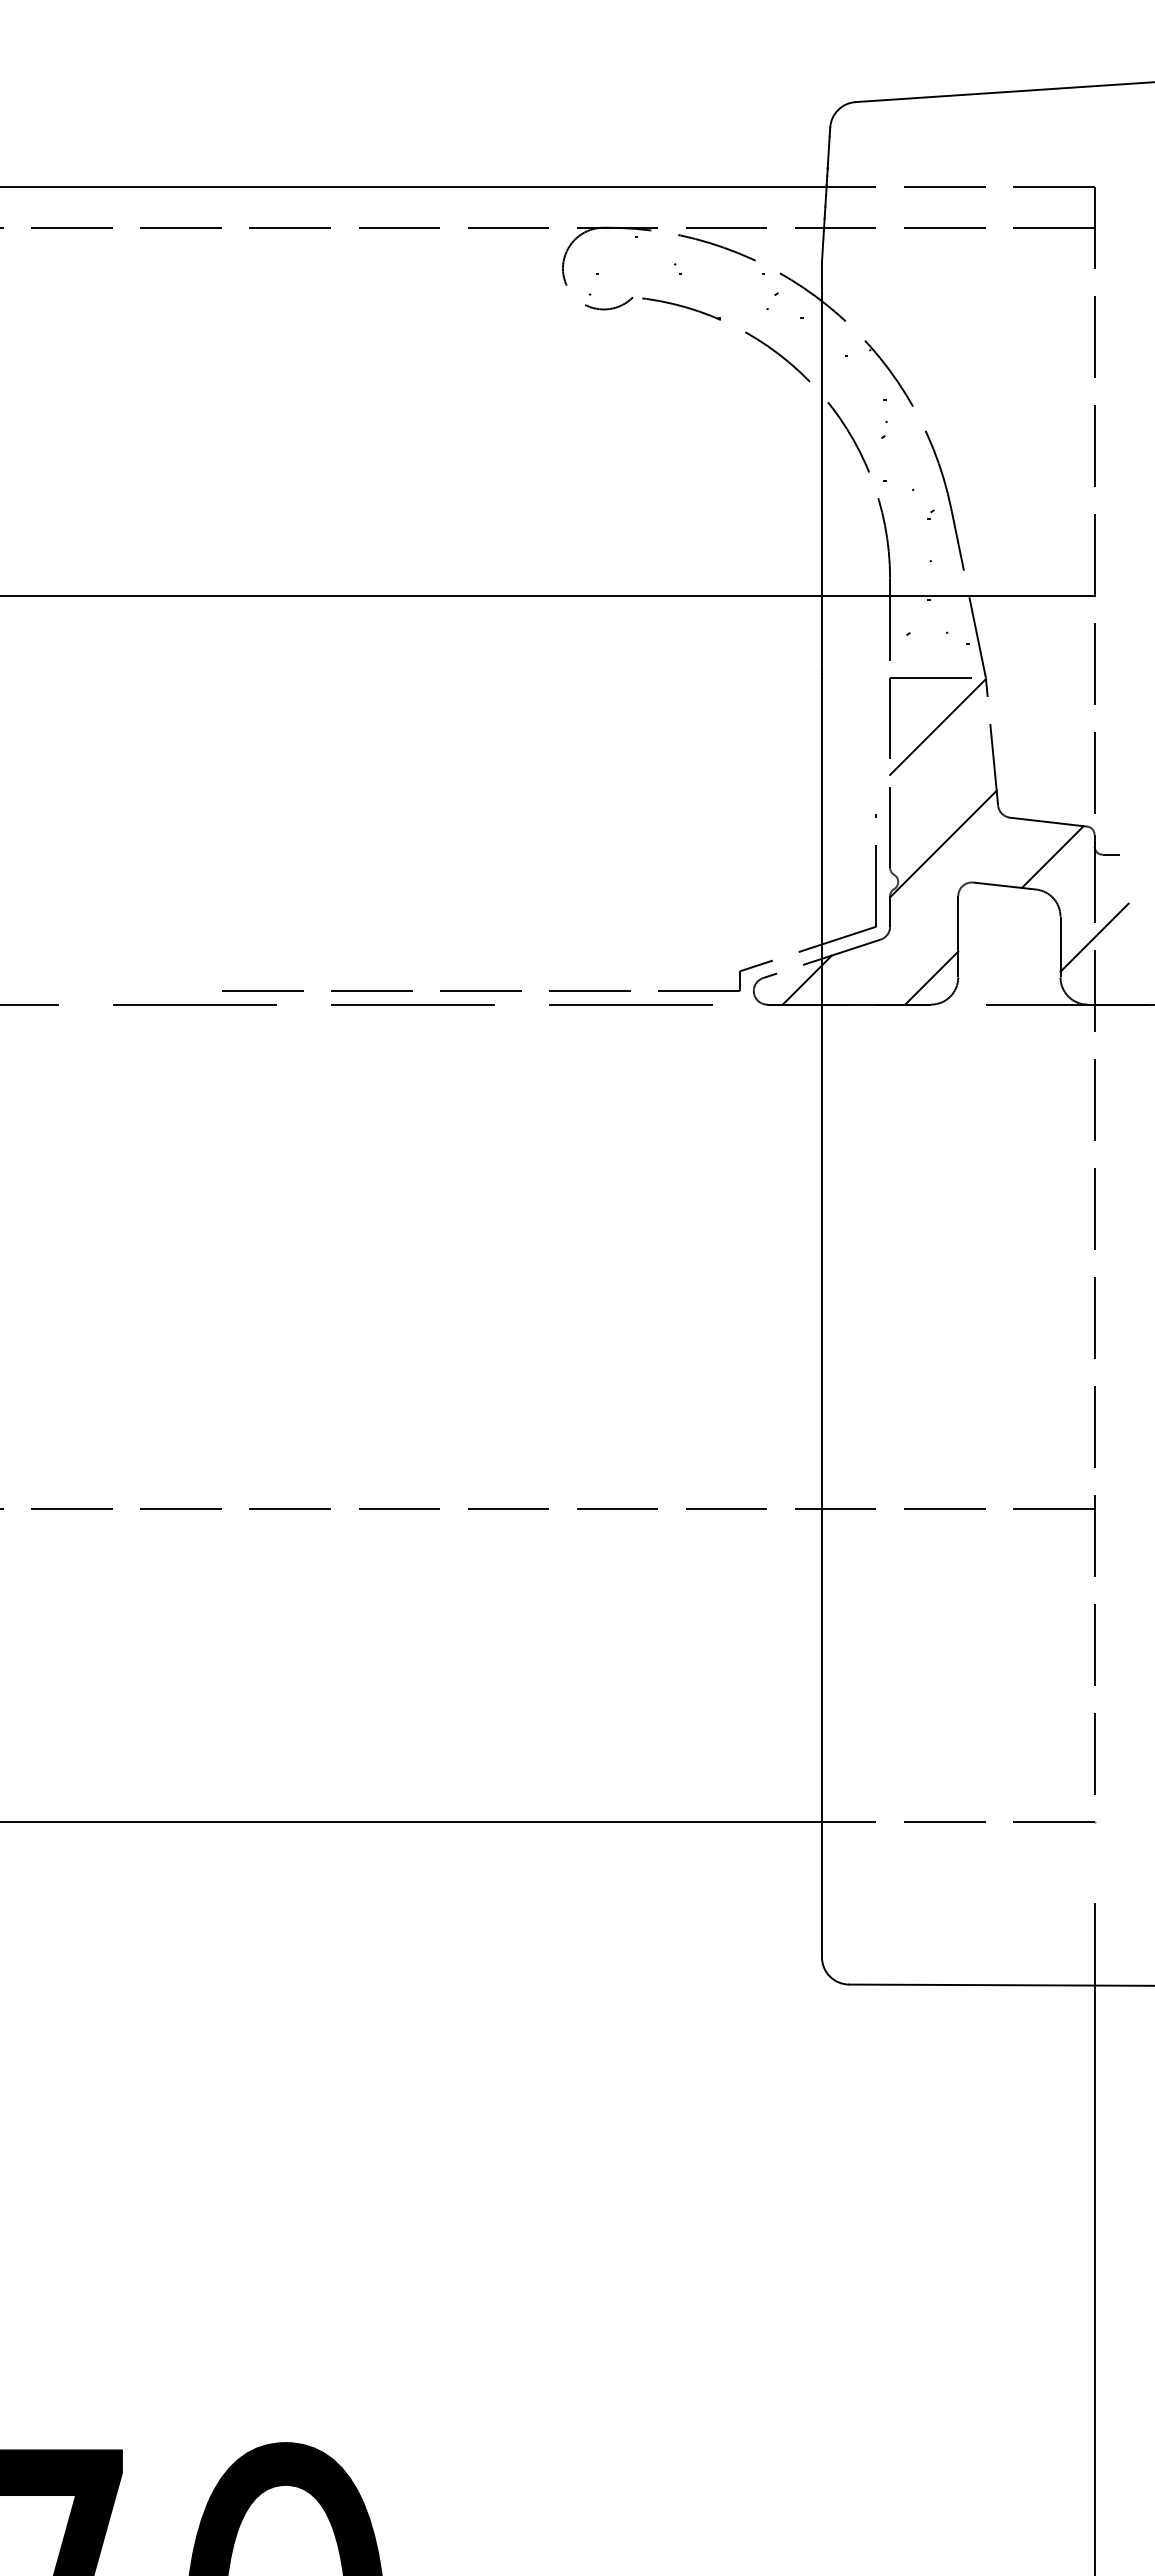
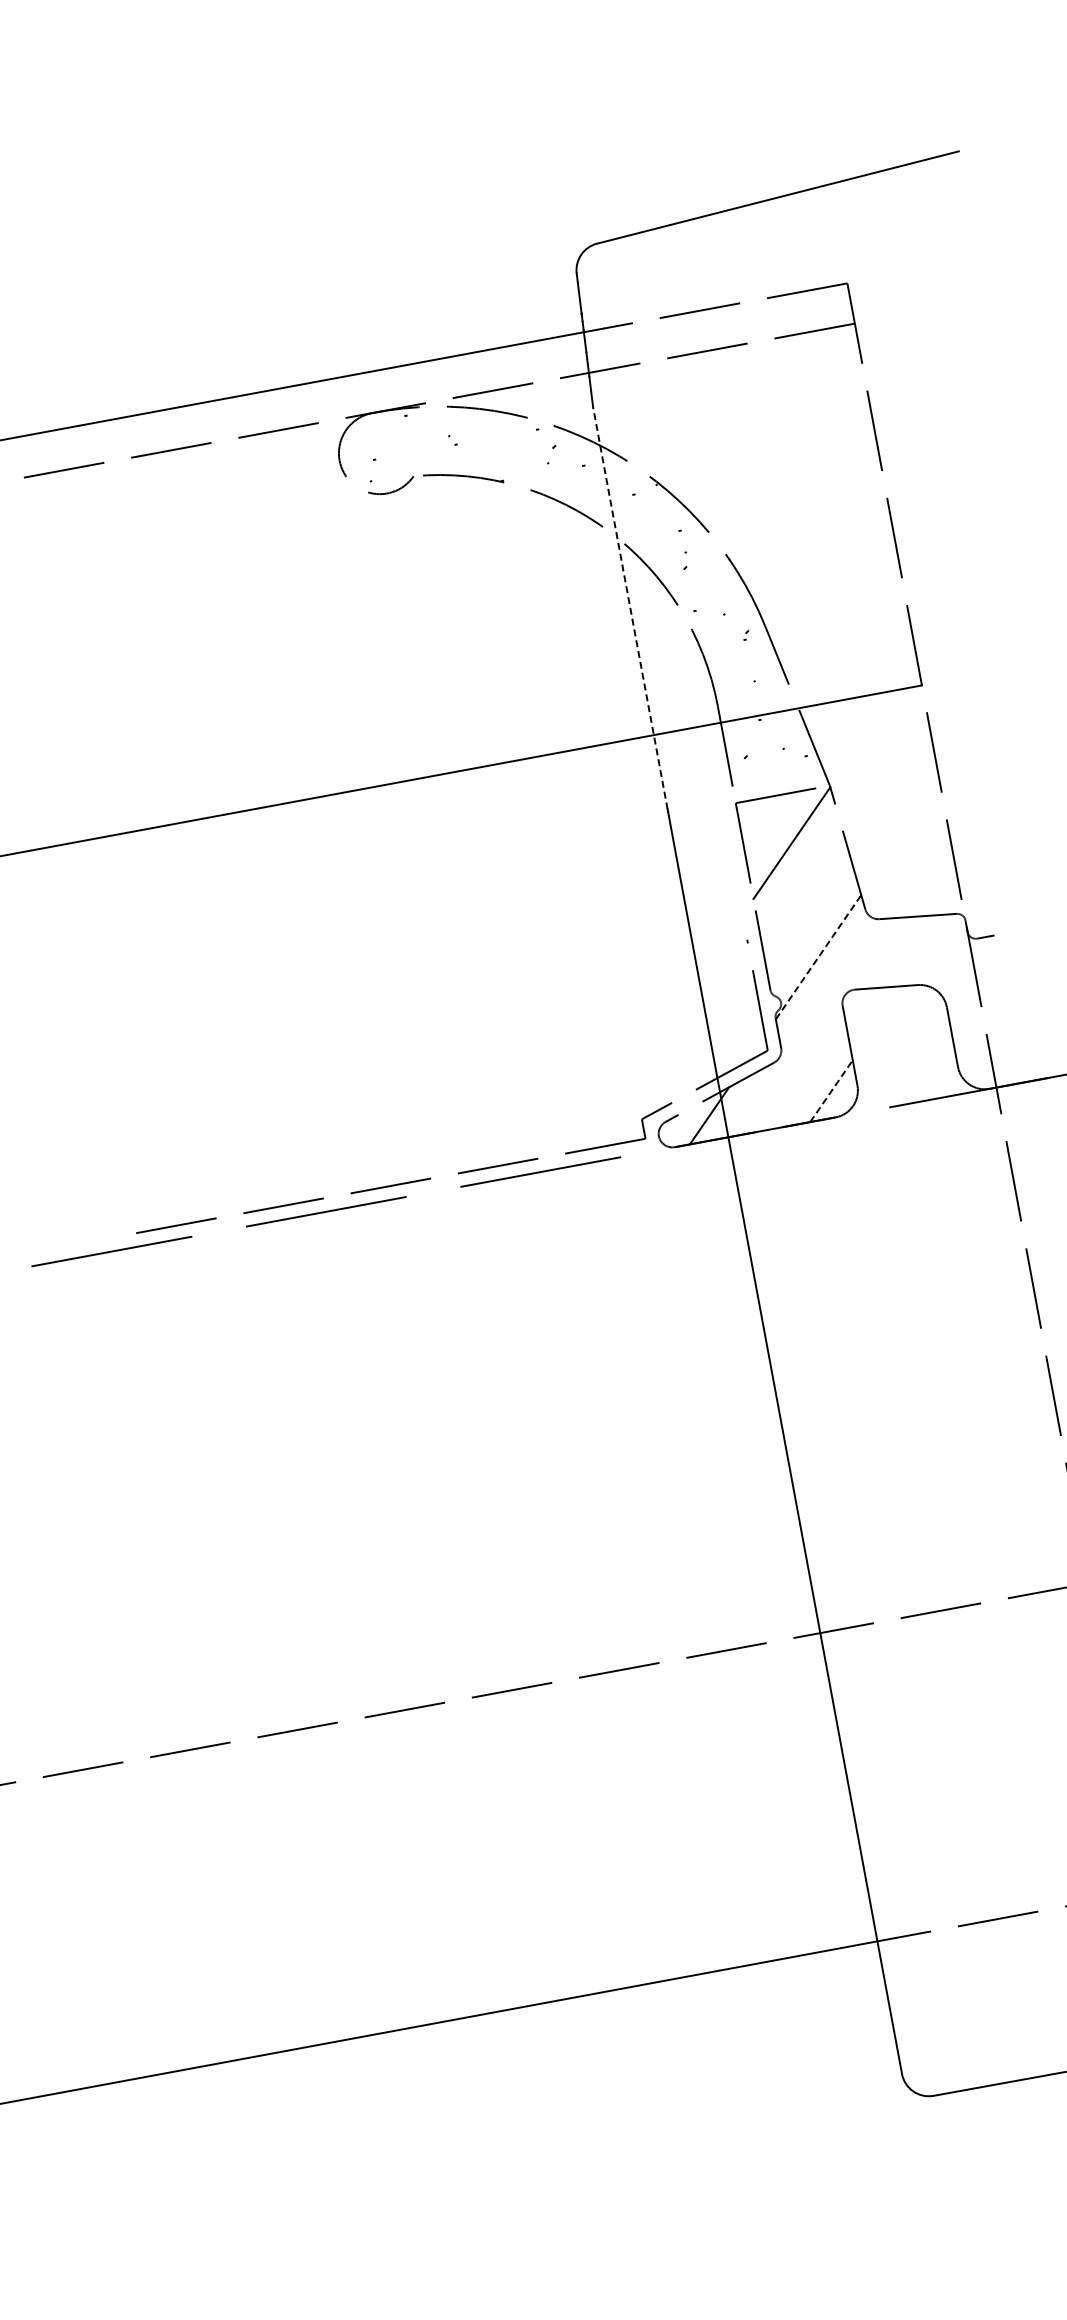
line: (821, 466) -> (629, 608), solid -> dashed
line: (943, 843) -> (818, 956), solid -> dashed
line: (1052, 856) -> (928, 949), removed
line: (1094, 937) -> (984, 1021), removed
line: (931, 978) -> (831, 1091), solid -> dashed

